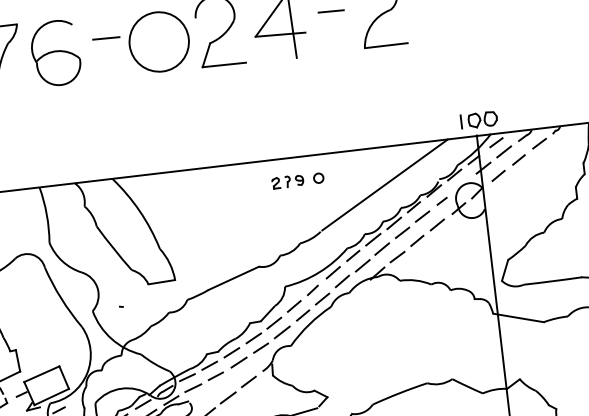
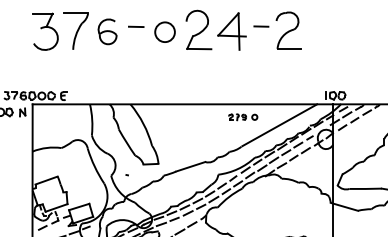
circle: (158, 40) -> (164, 31), size x0.6
part: (55, 52) -> (107, 31), size x0.7
part: (298, 180) -> (243, 117), moved

